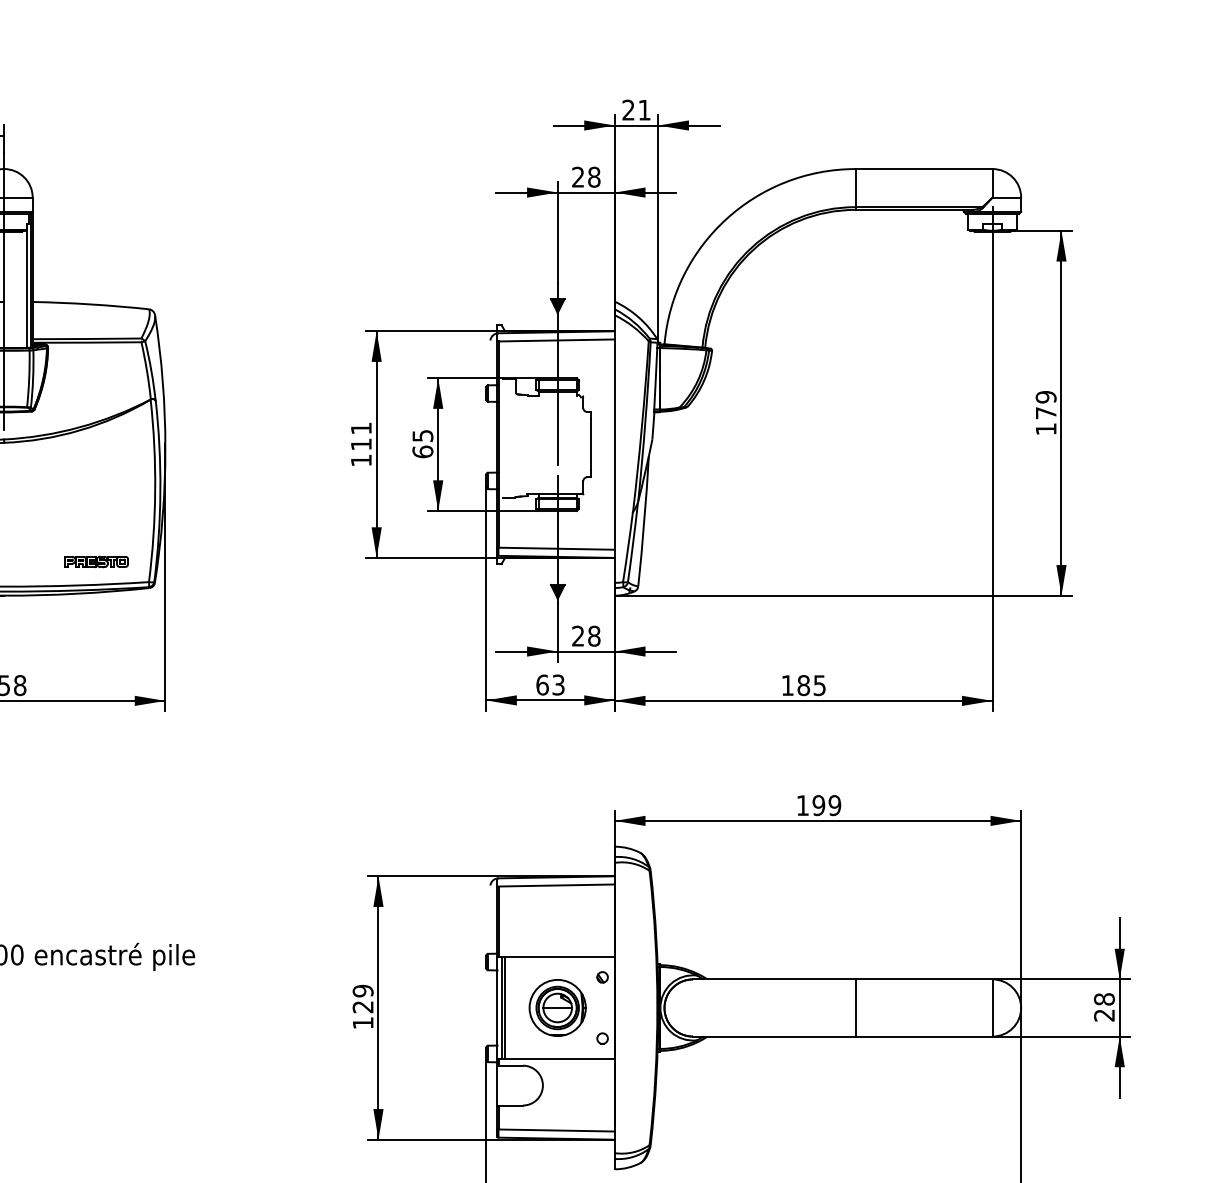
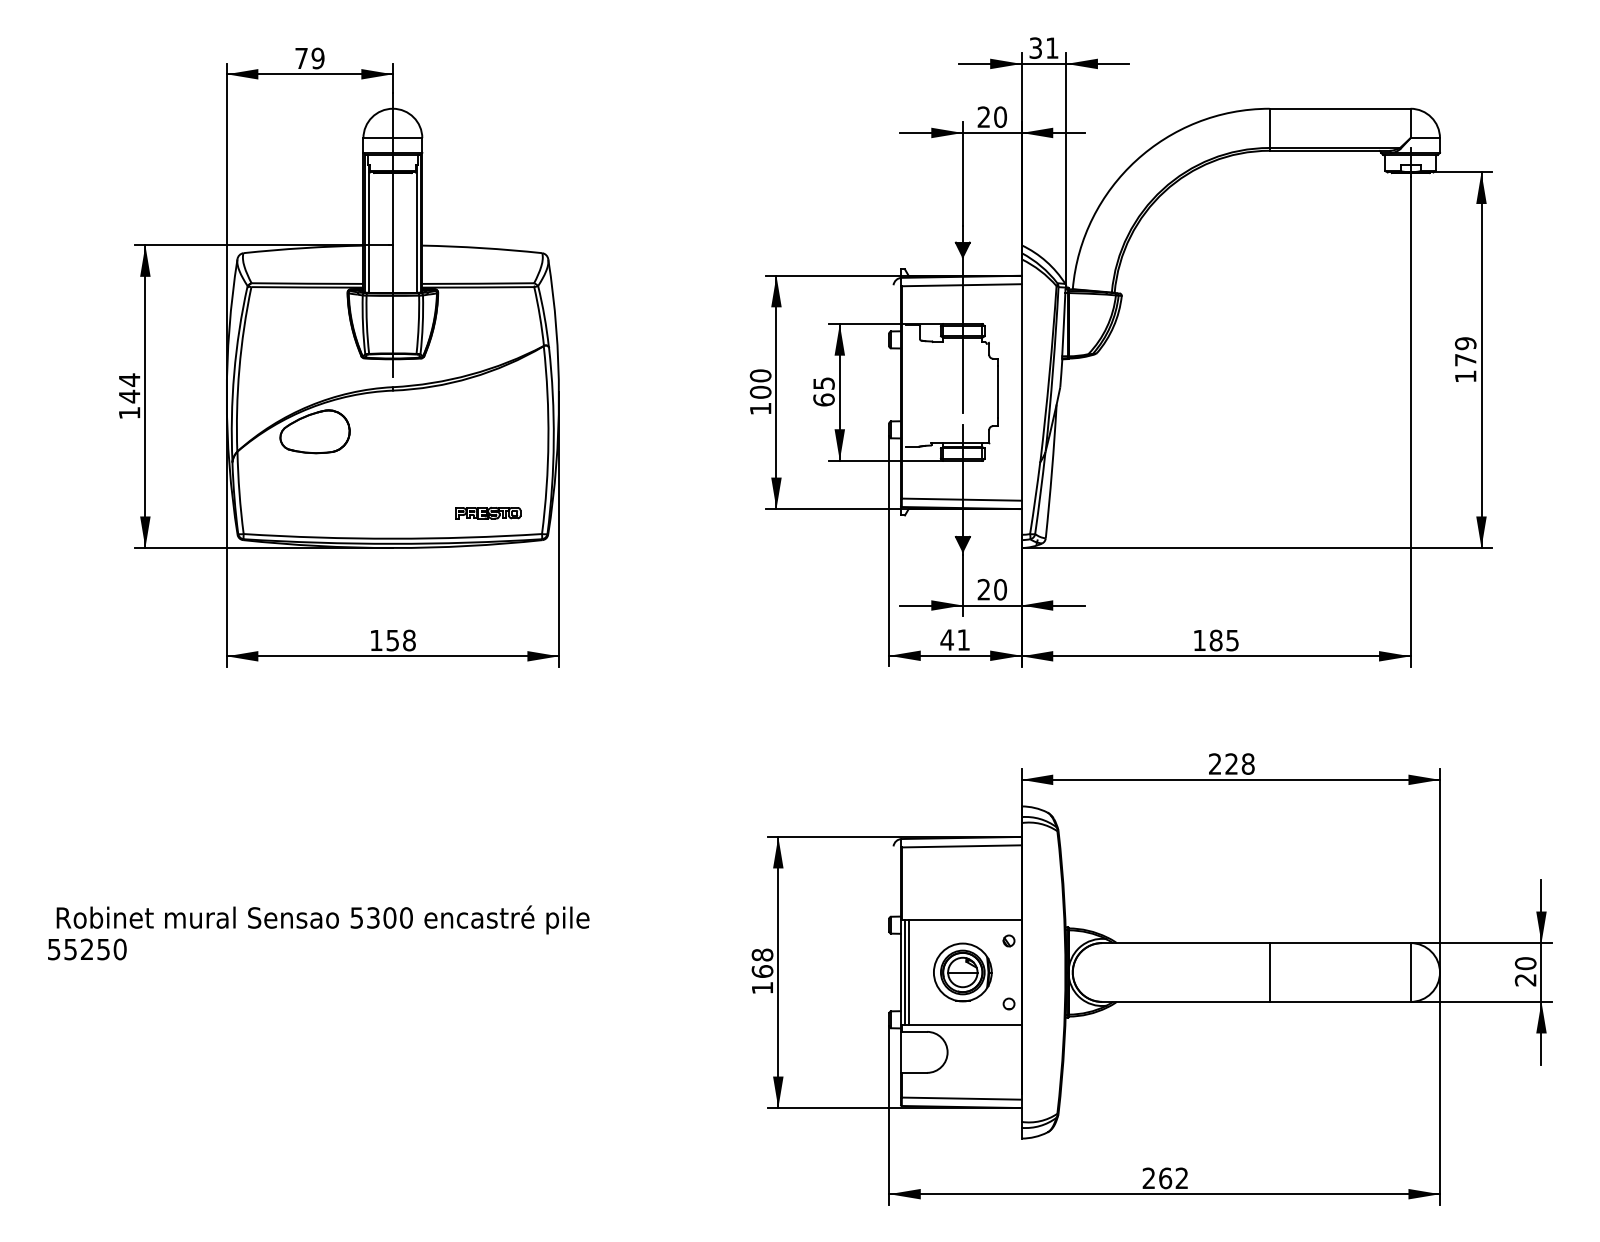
text: (628, 109) -> (1035, 47), 21 -> 31
text: (594, 176) -> (1000, 116), 28 -> 20
text: (361, 435) -> (760, 383), 111 -> 100
text: (594, 635) -> (1000, 589), 28 -> 20
text: (549, 684) -> (954, 639), 63 -> 41
text: (818, 805) -> (1231, 763), 199 -> 228
text: (363, 998) -> (762, 962), 129 -> 168
text: (1104, 999) -> (1525, 963), 28 -> 20

